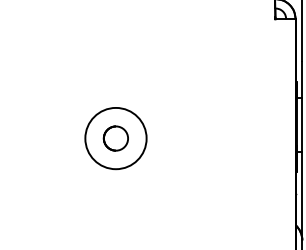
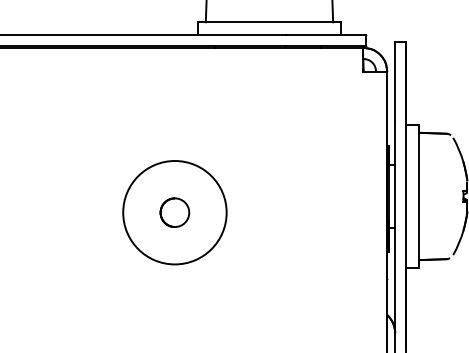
circle: (115, 138) -> (174, 212), size x1.43

